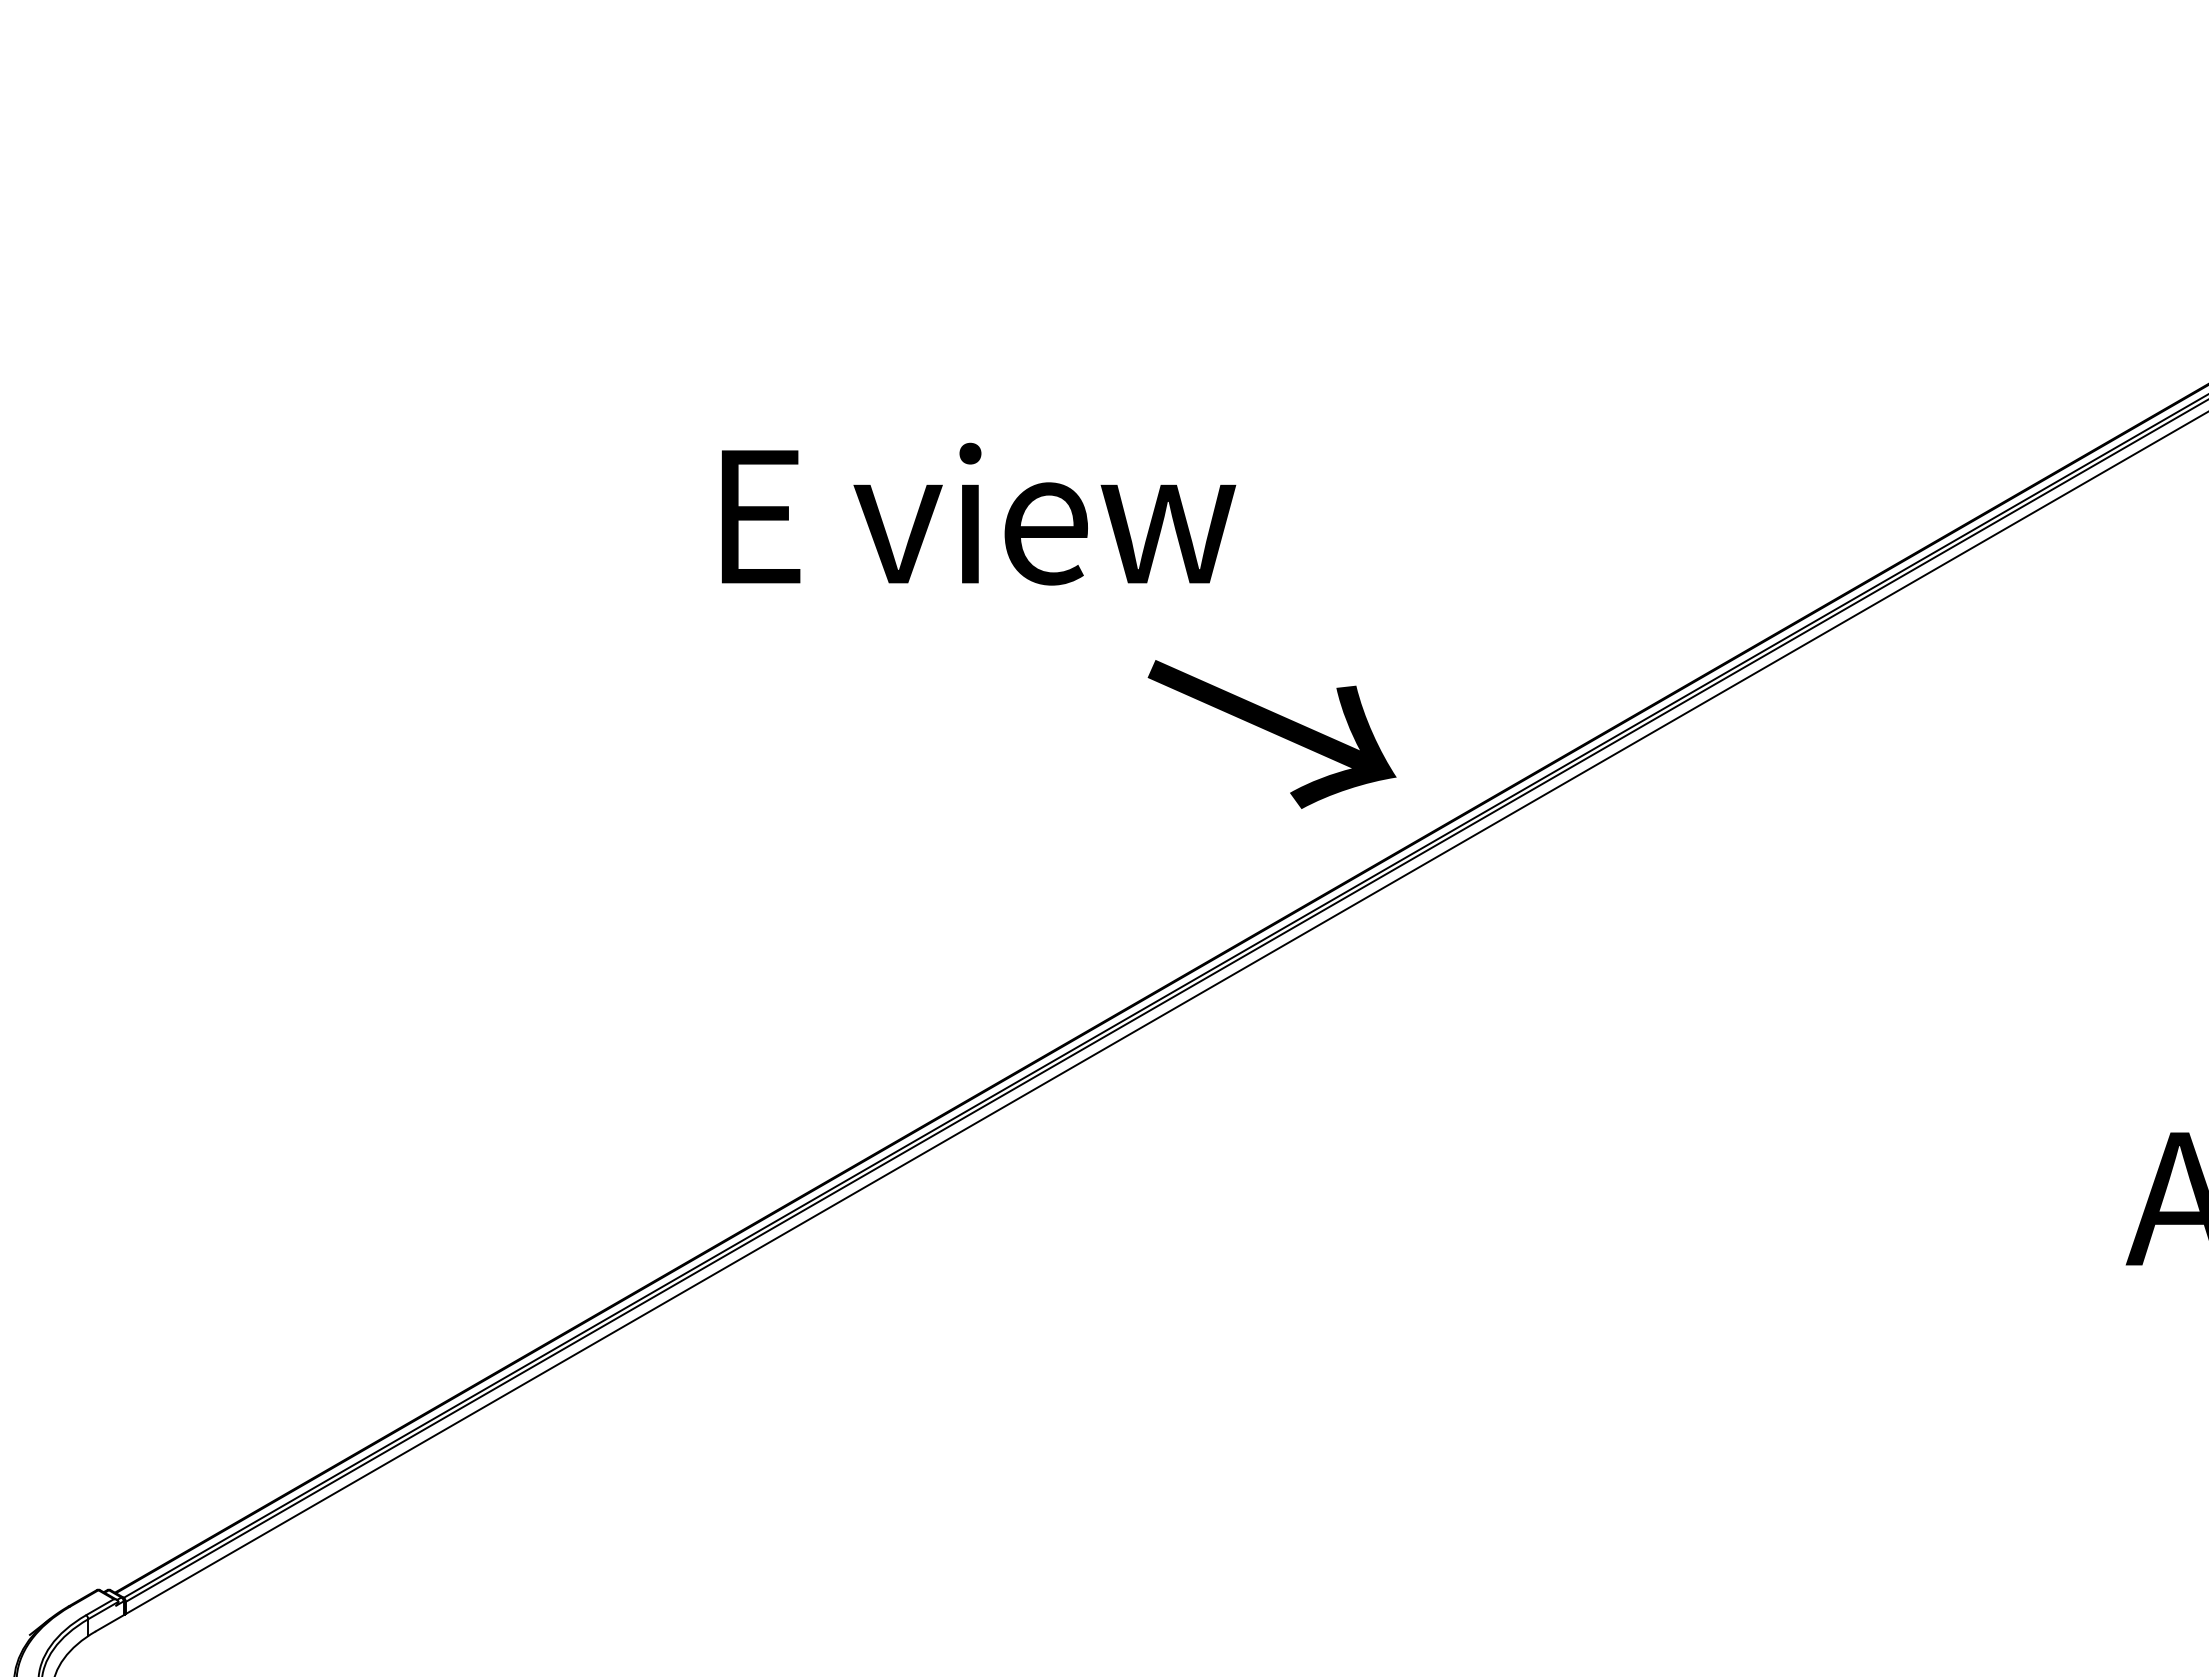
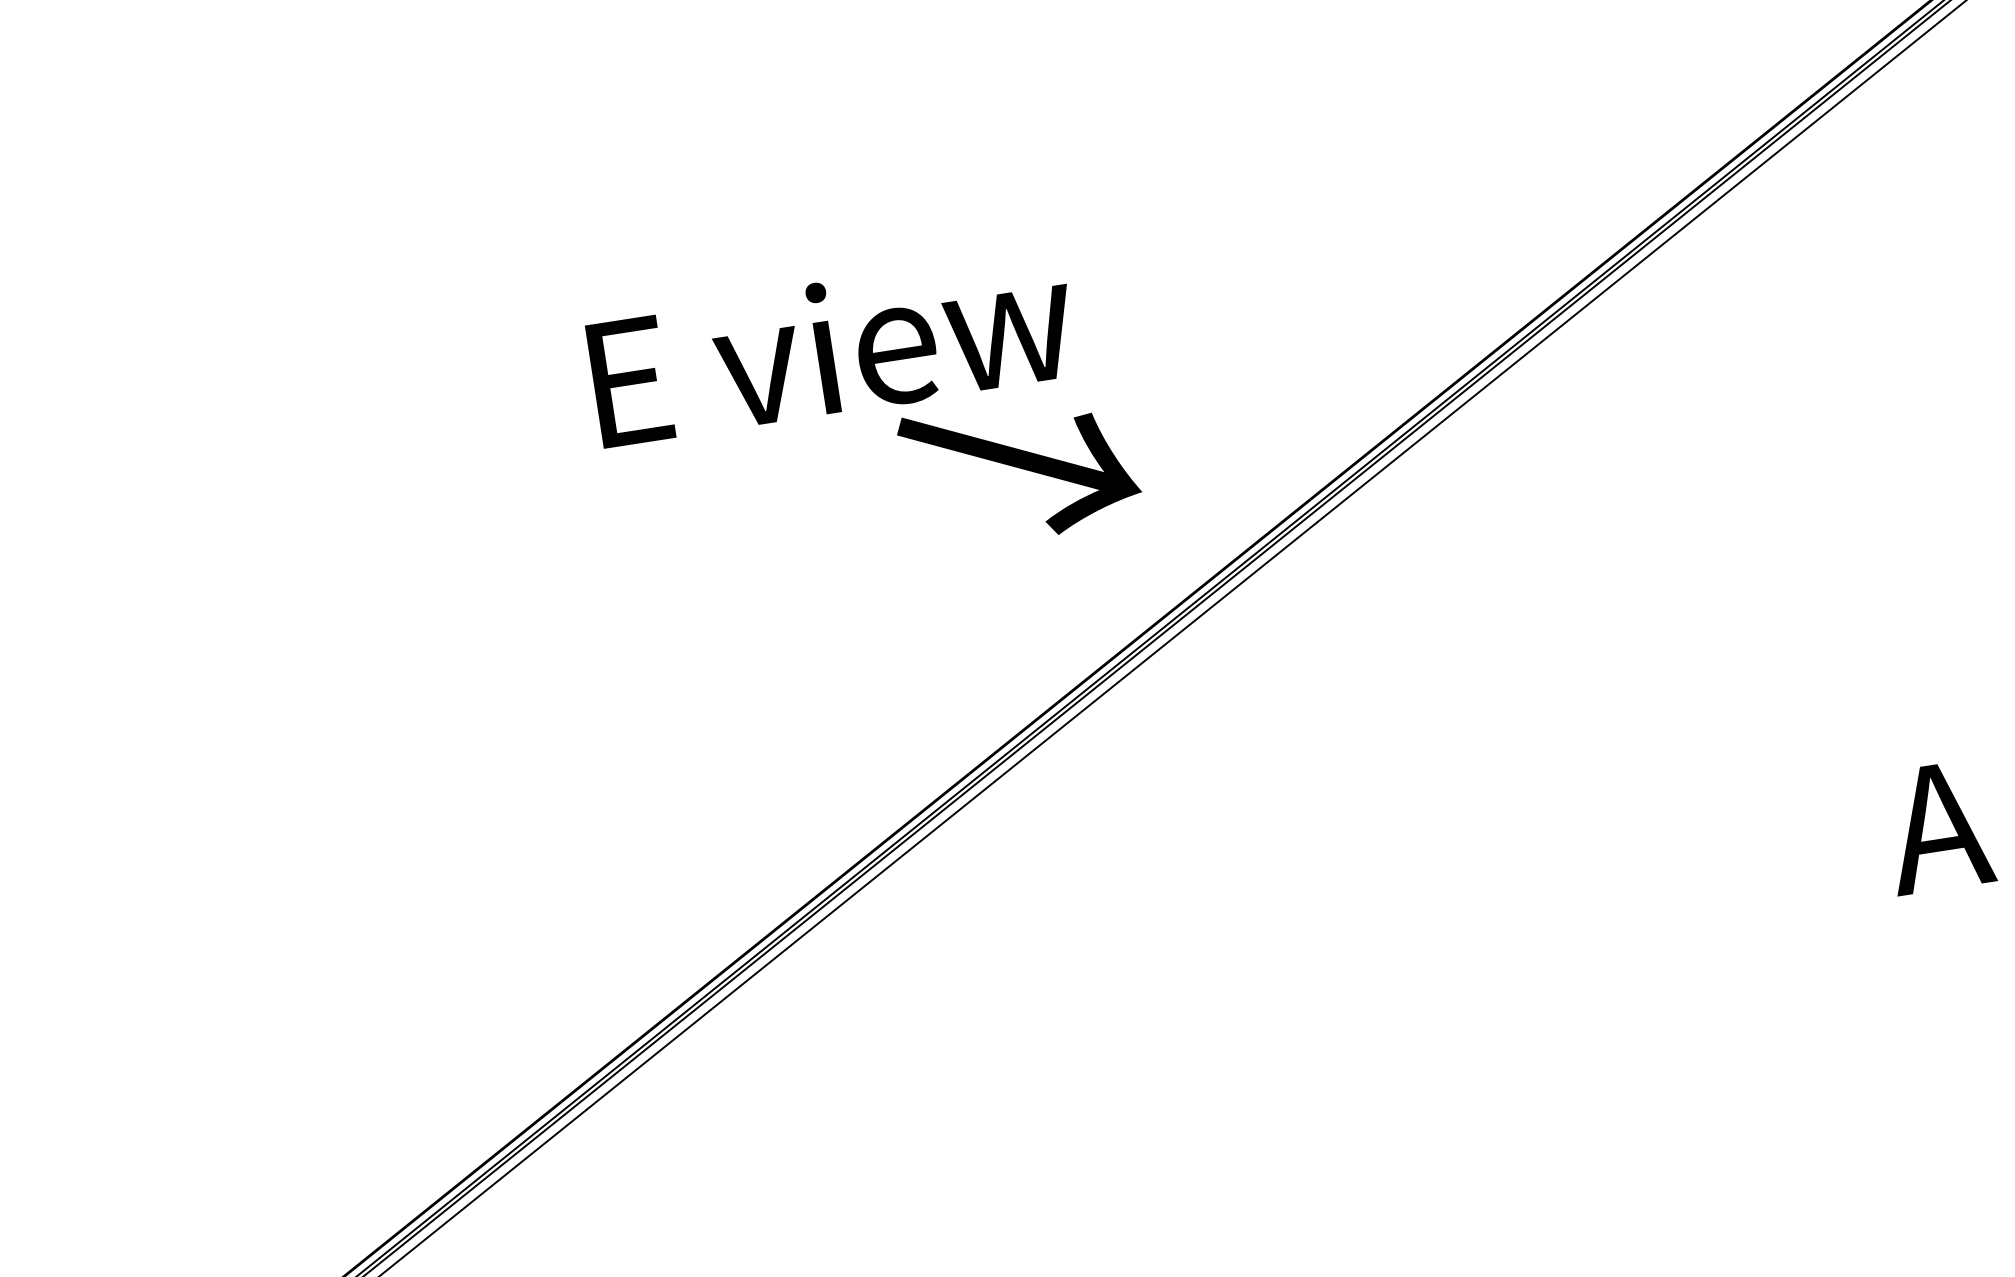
text: (979, 513) -> (832, 347), moved
text: (1271, 734) -> (1020, 470), moved

